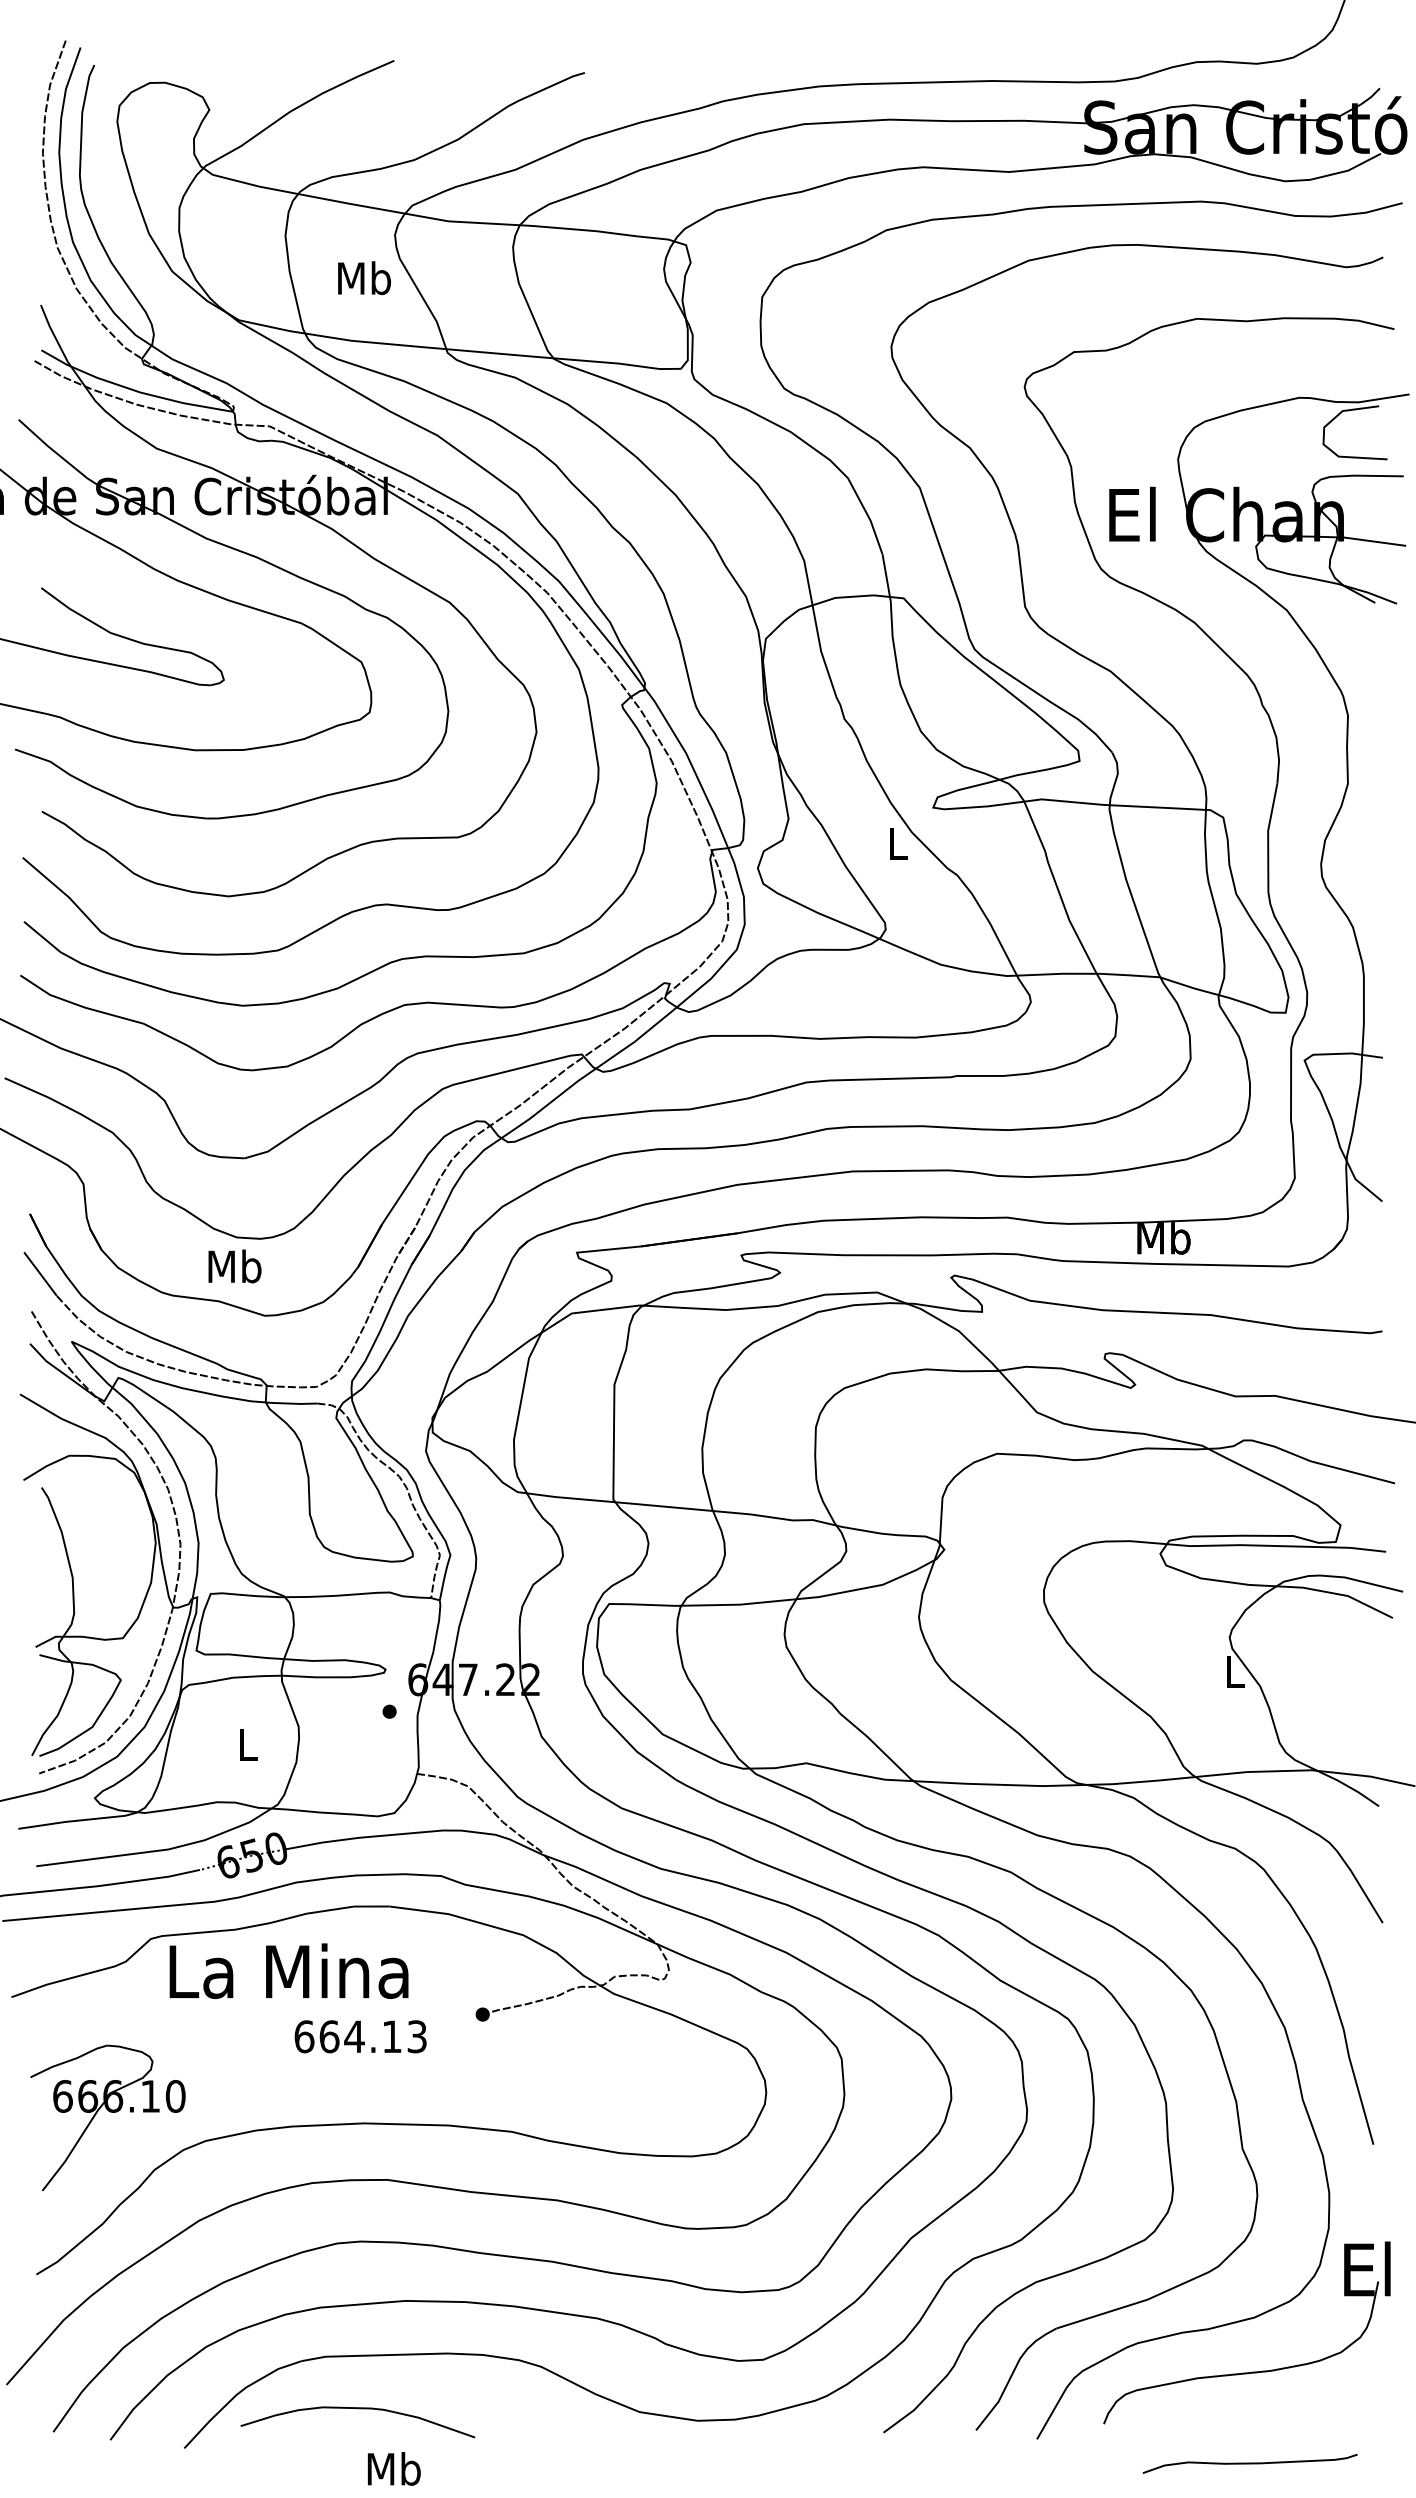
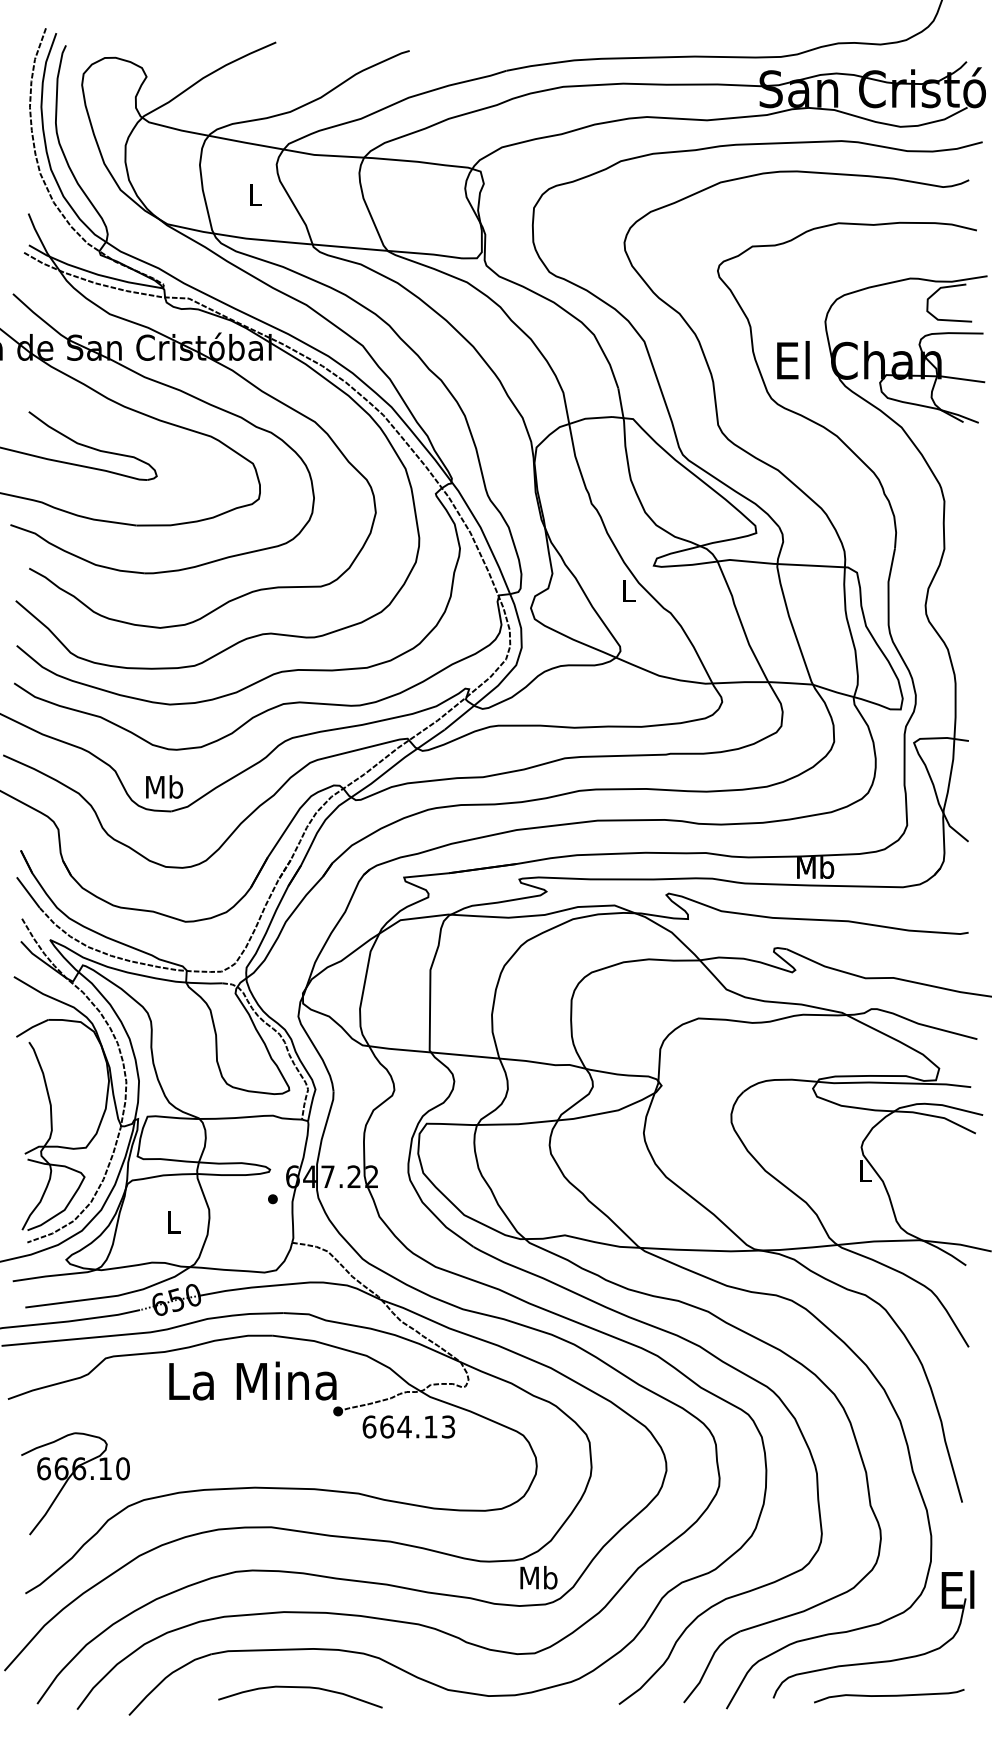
text: (364, 278) -> (255, 194), Mb -> L
text: (234, 1266) -> (164, 787), moved
text: (288, 1970) -> (252, 1380), moved
text: (360, 2036) -> (408, 1426), moved
curve: (357, 2409) -> (300, 1688), moved
curve: (1249, 2463) -> (888, 1695), moved
text: (394, 2468) -> (539, 1577), moved

